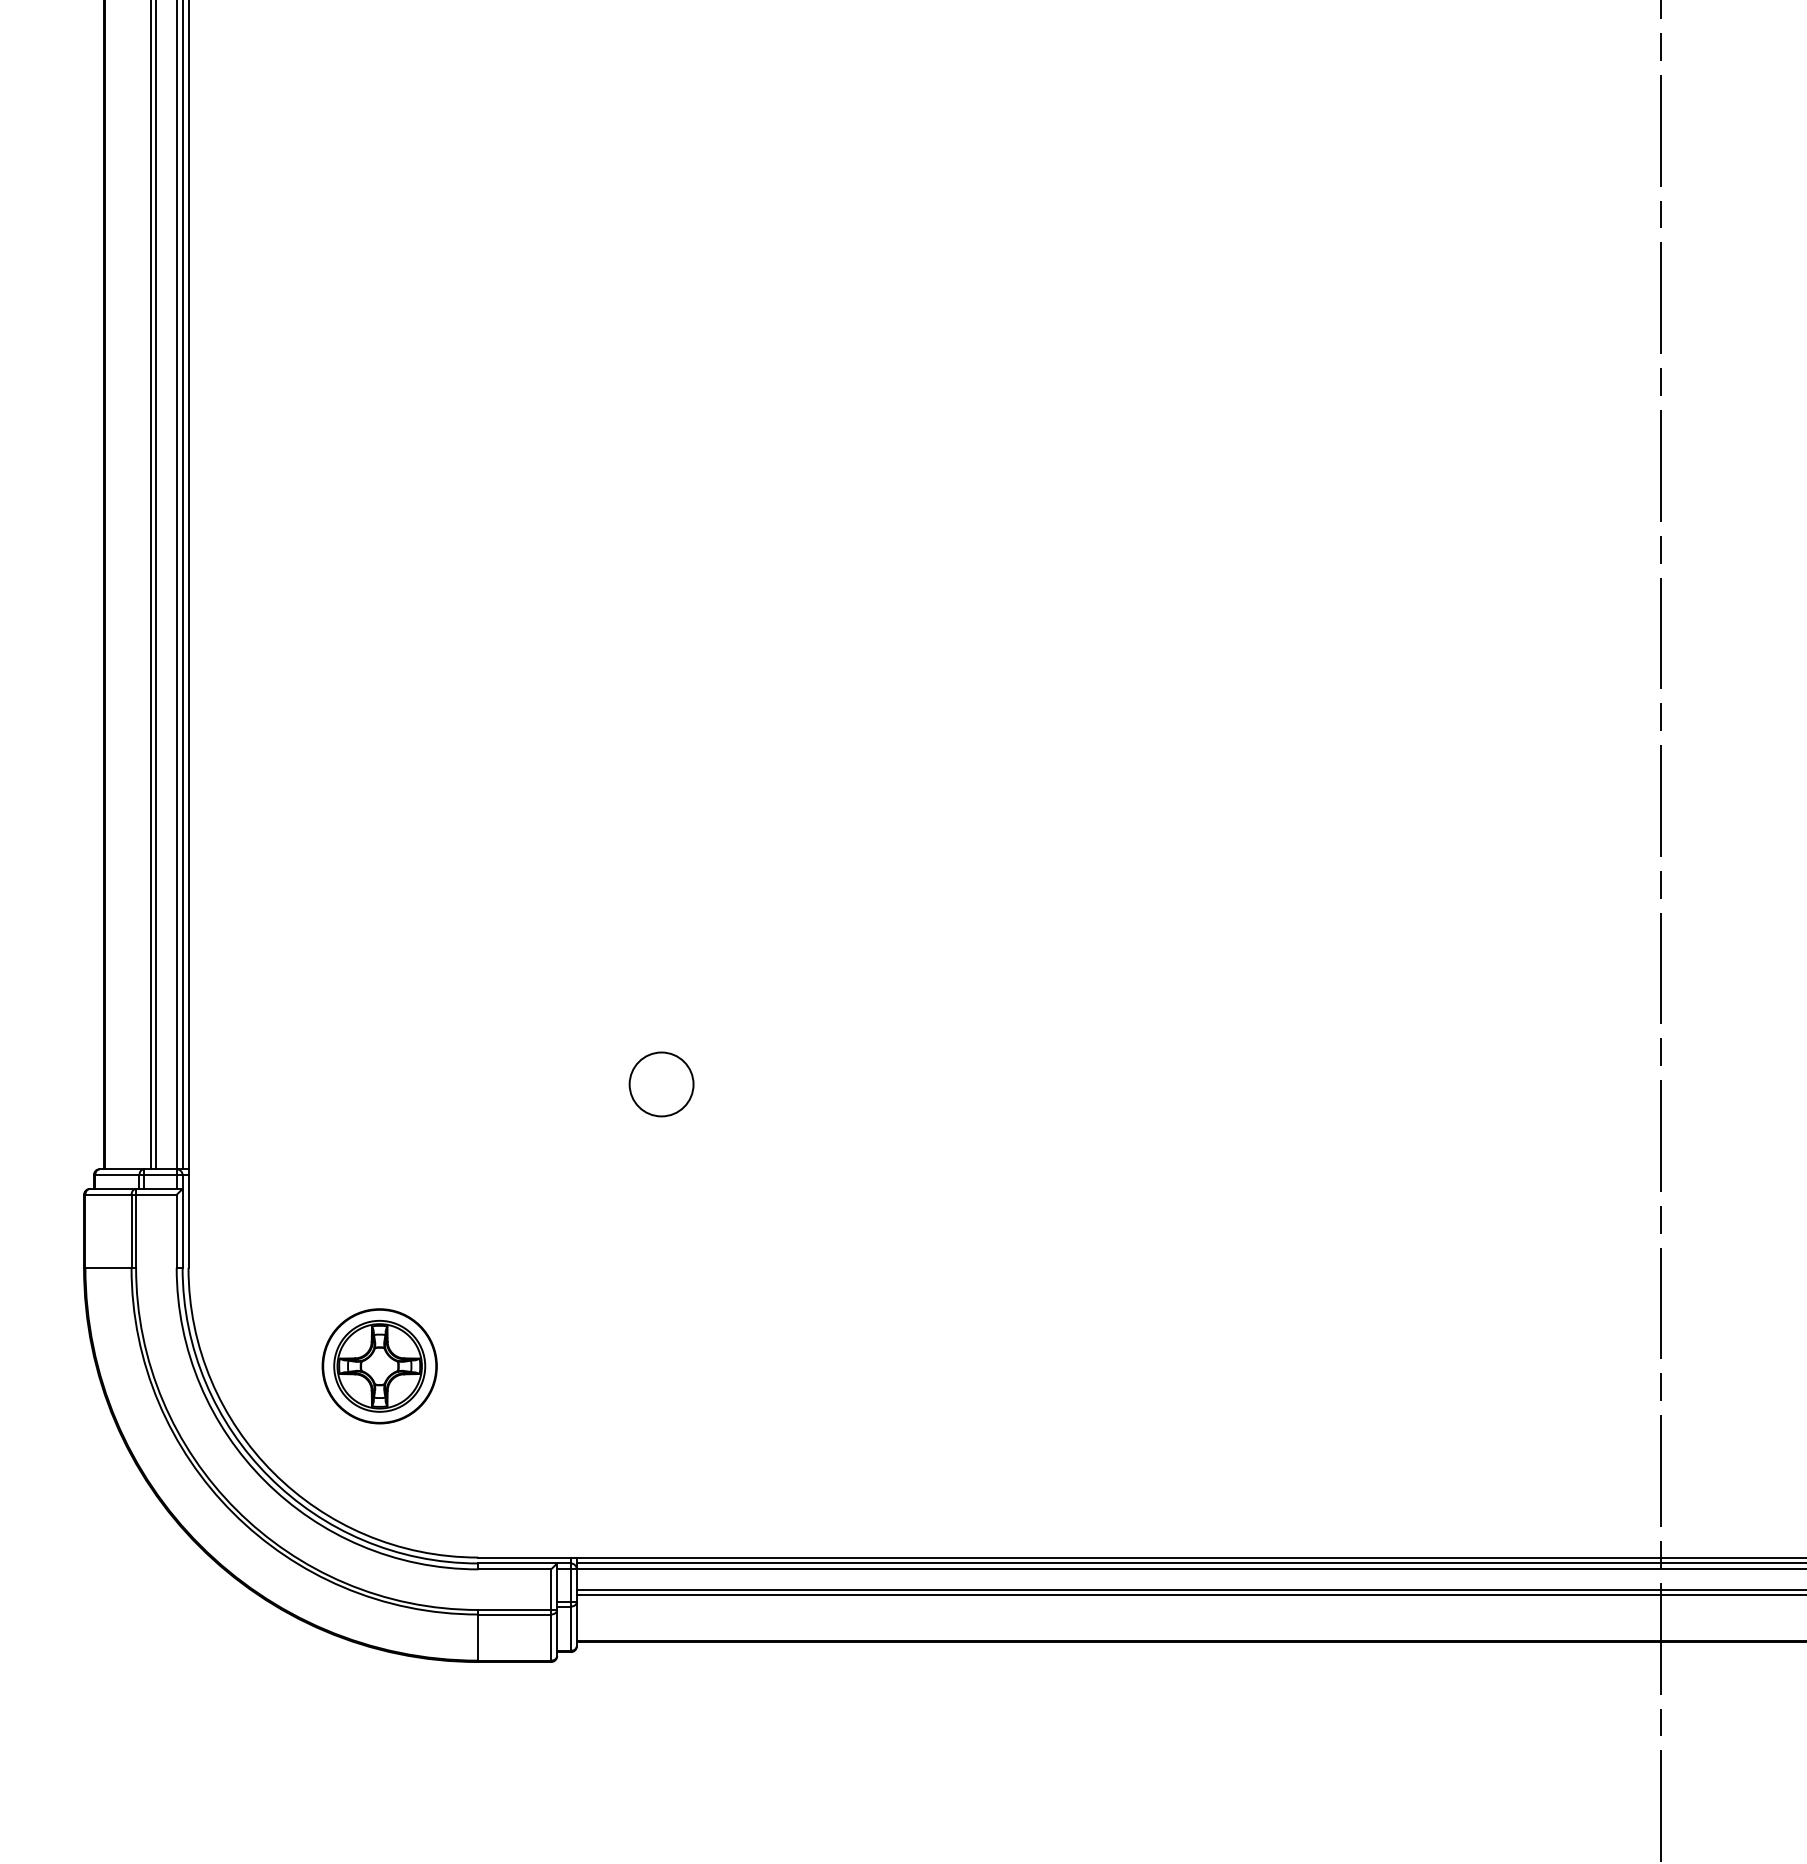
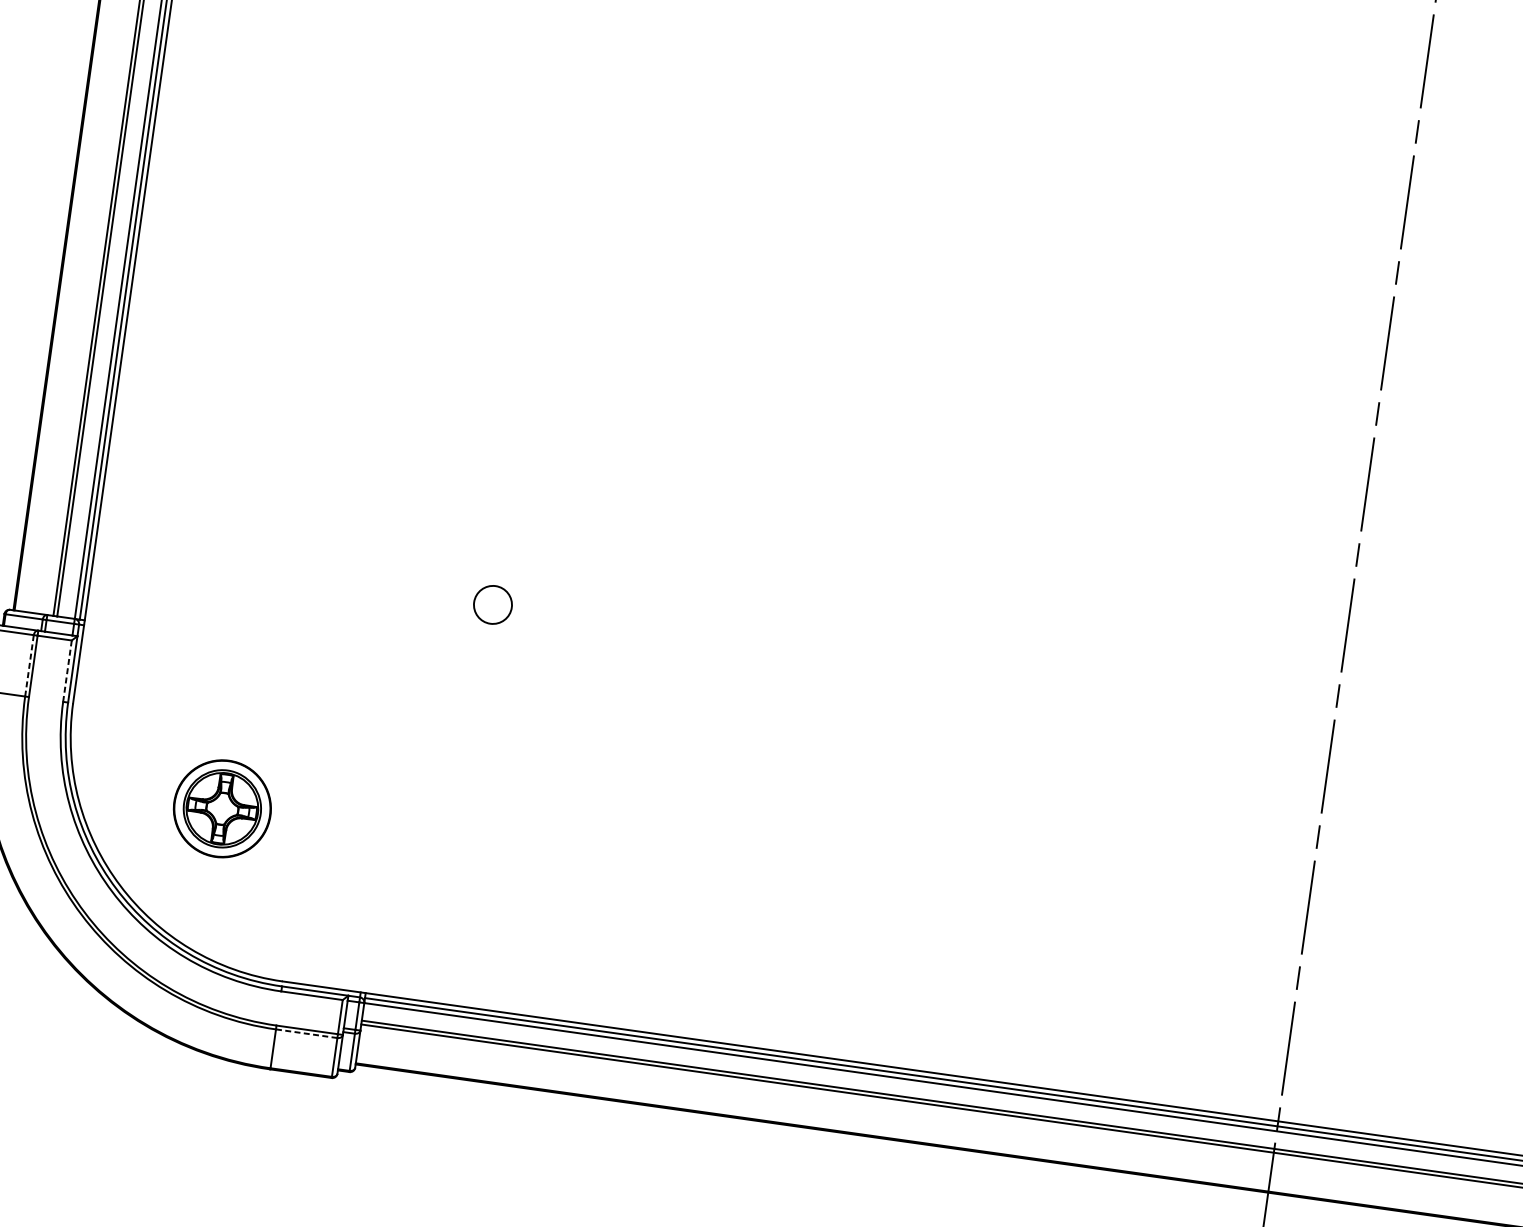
circle: (661, 1084) -> (492, 604), size x0.7
line: (131, 1231) -> (29, 665), solid -> dashed
line: (176, 1231) -> (67, 671), solid -> dashed
line: (515, 1614) -> (307, 1033), solid -> dashed

